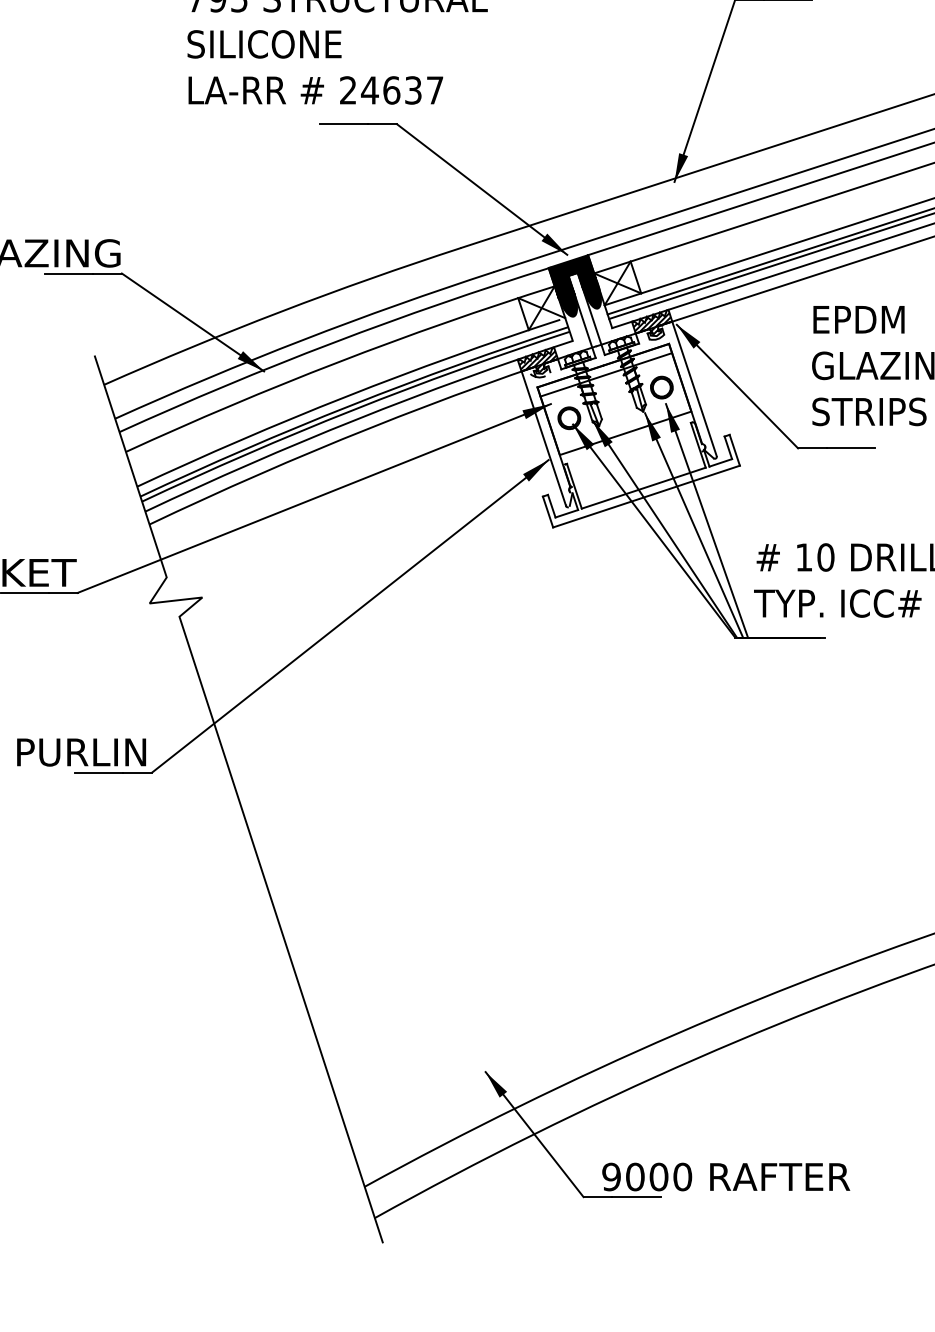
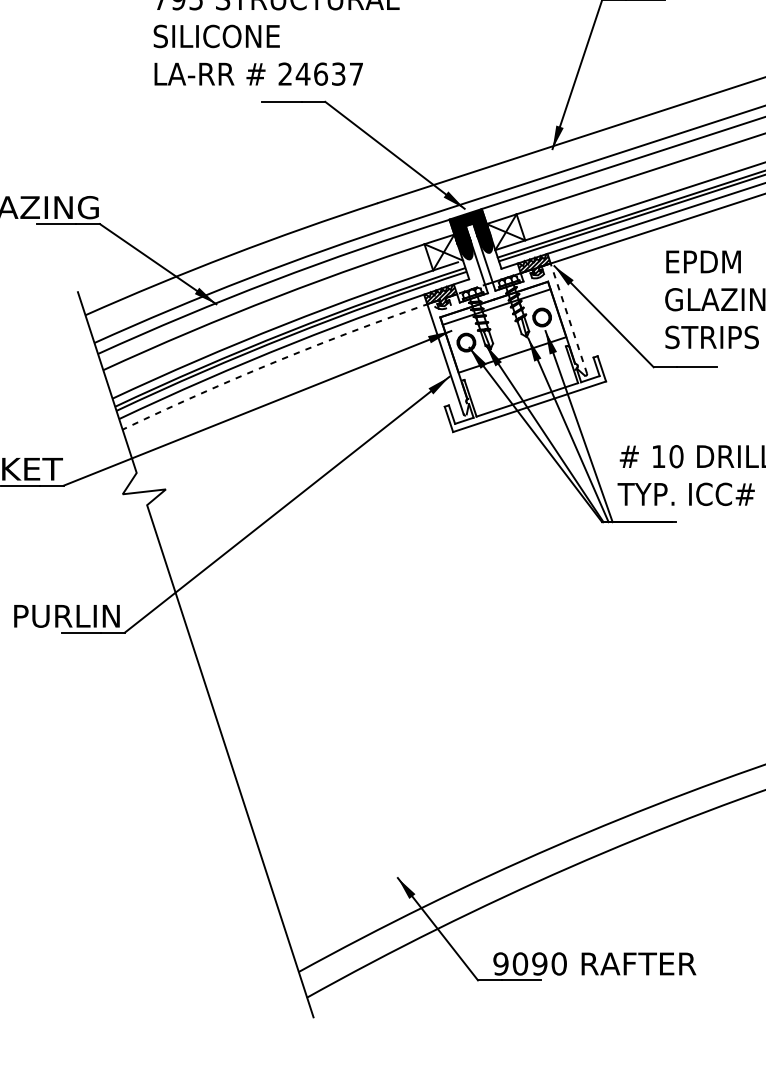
line: (694, 388) -> (568, 318), solid -> dashed
arc: (370, 428) -> (303, 351), solid -> dashed
text: (658, 1177) -> (539, 964), 9000 -> 9090

